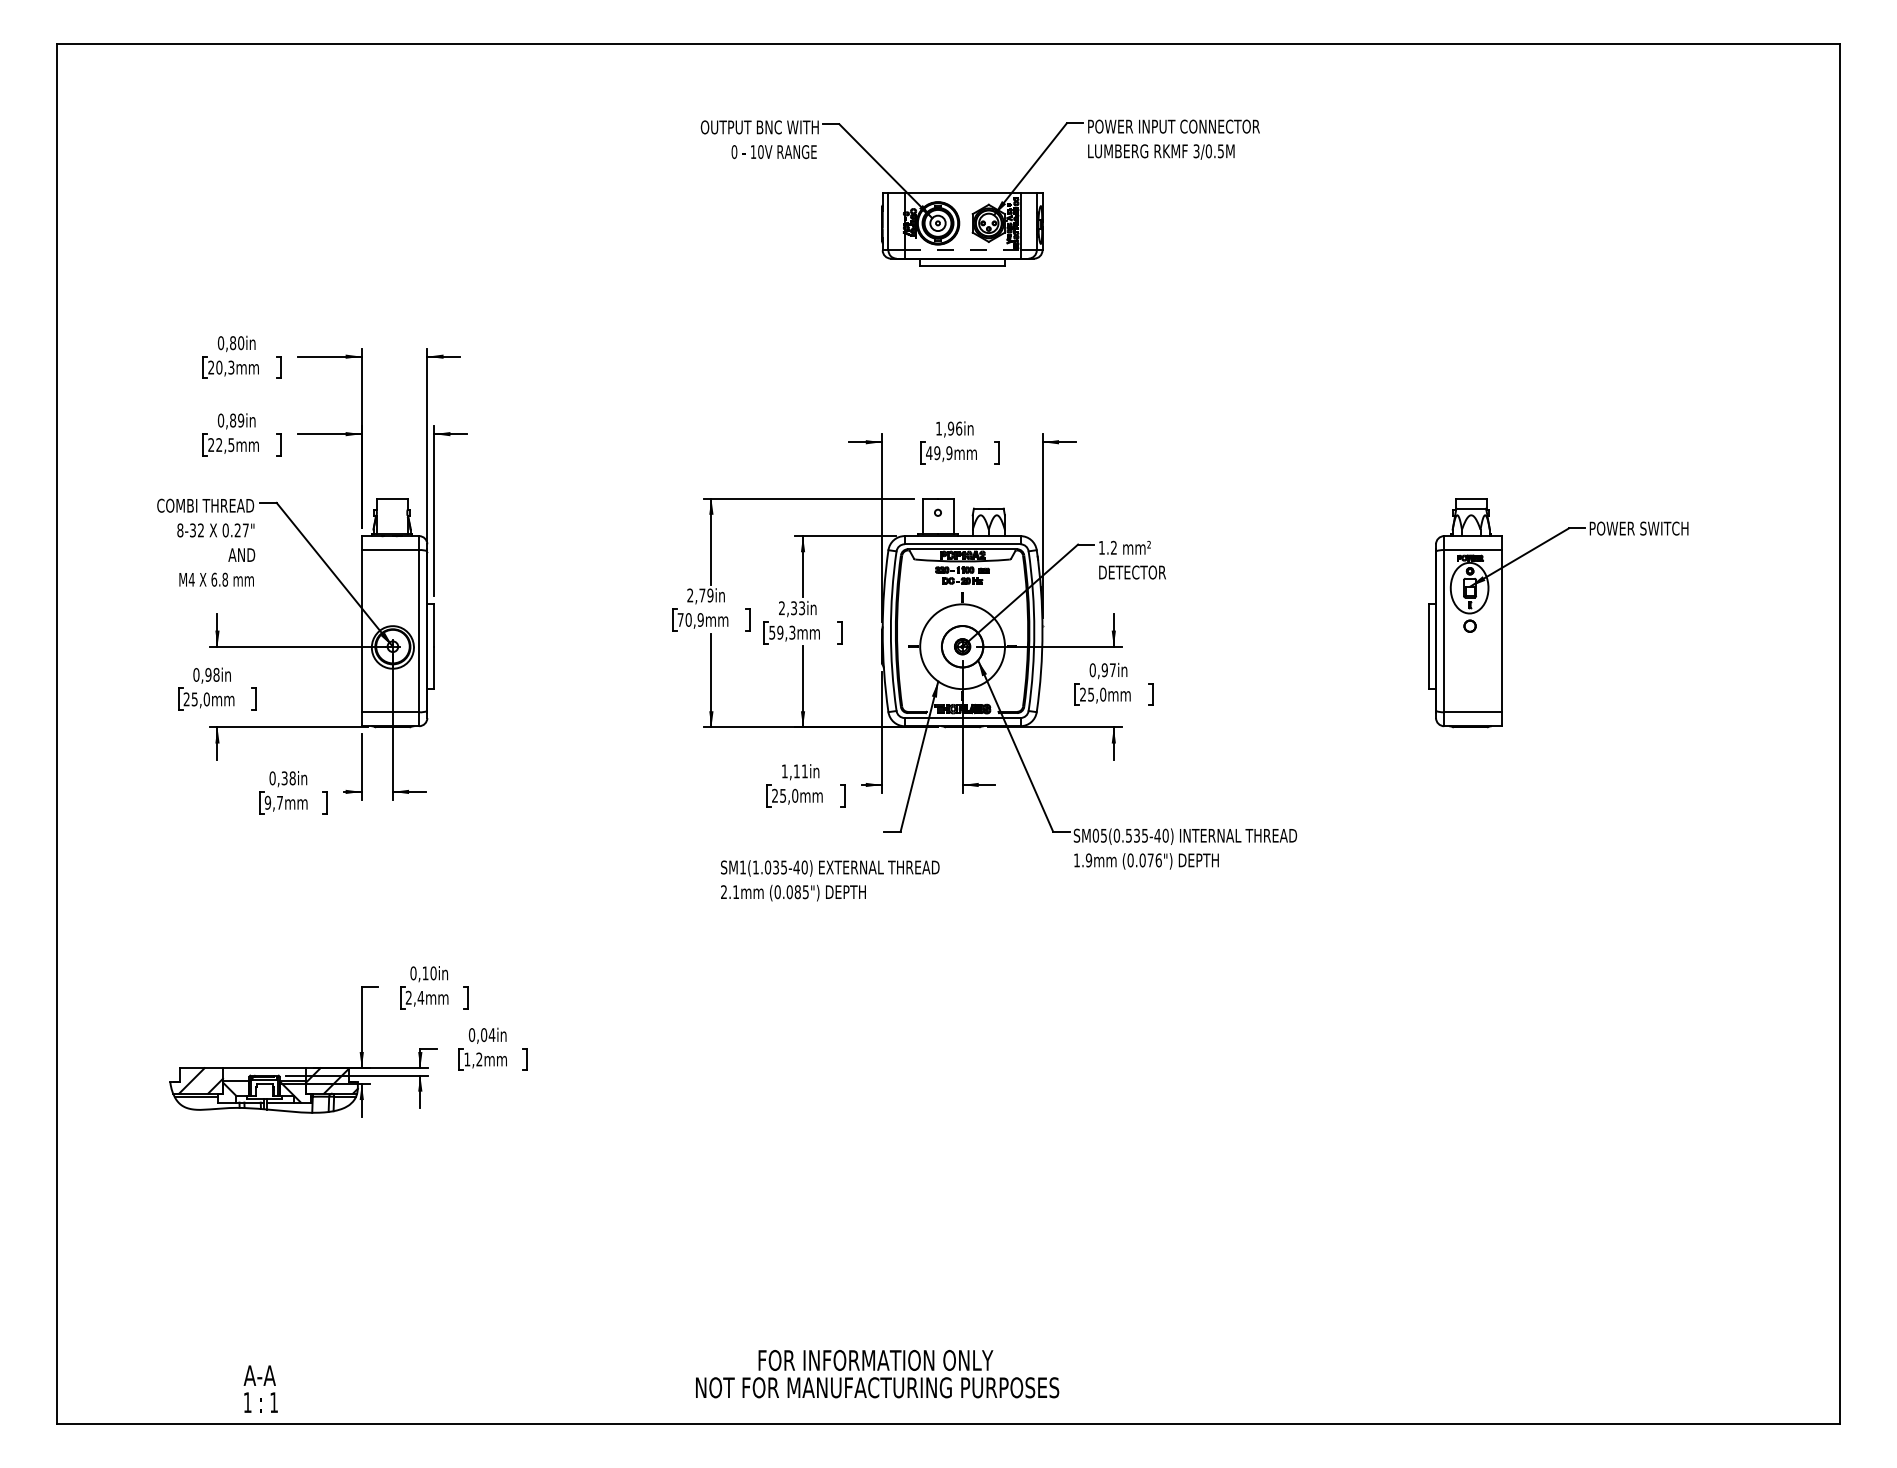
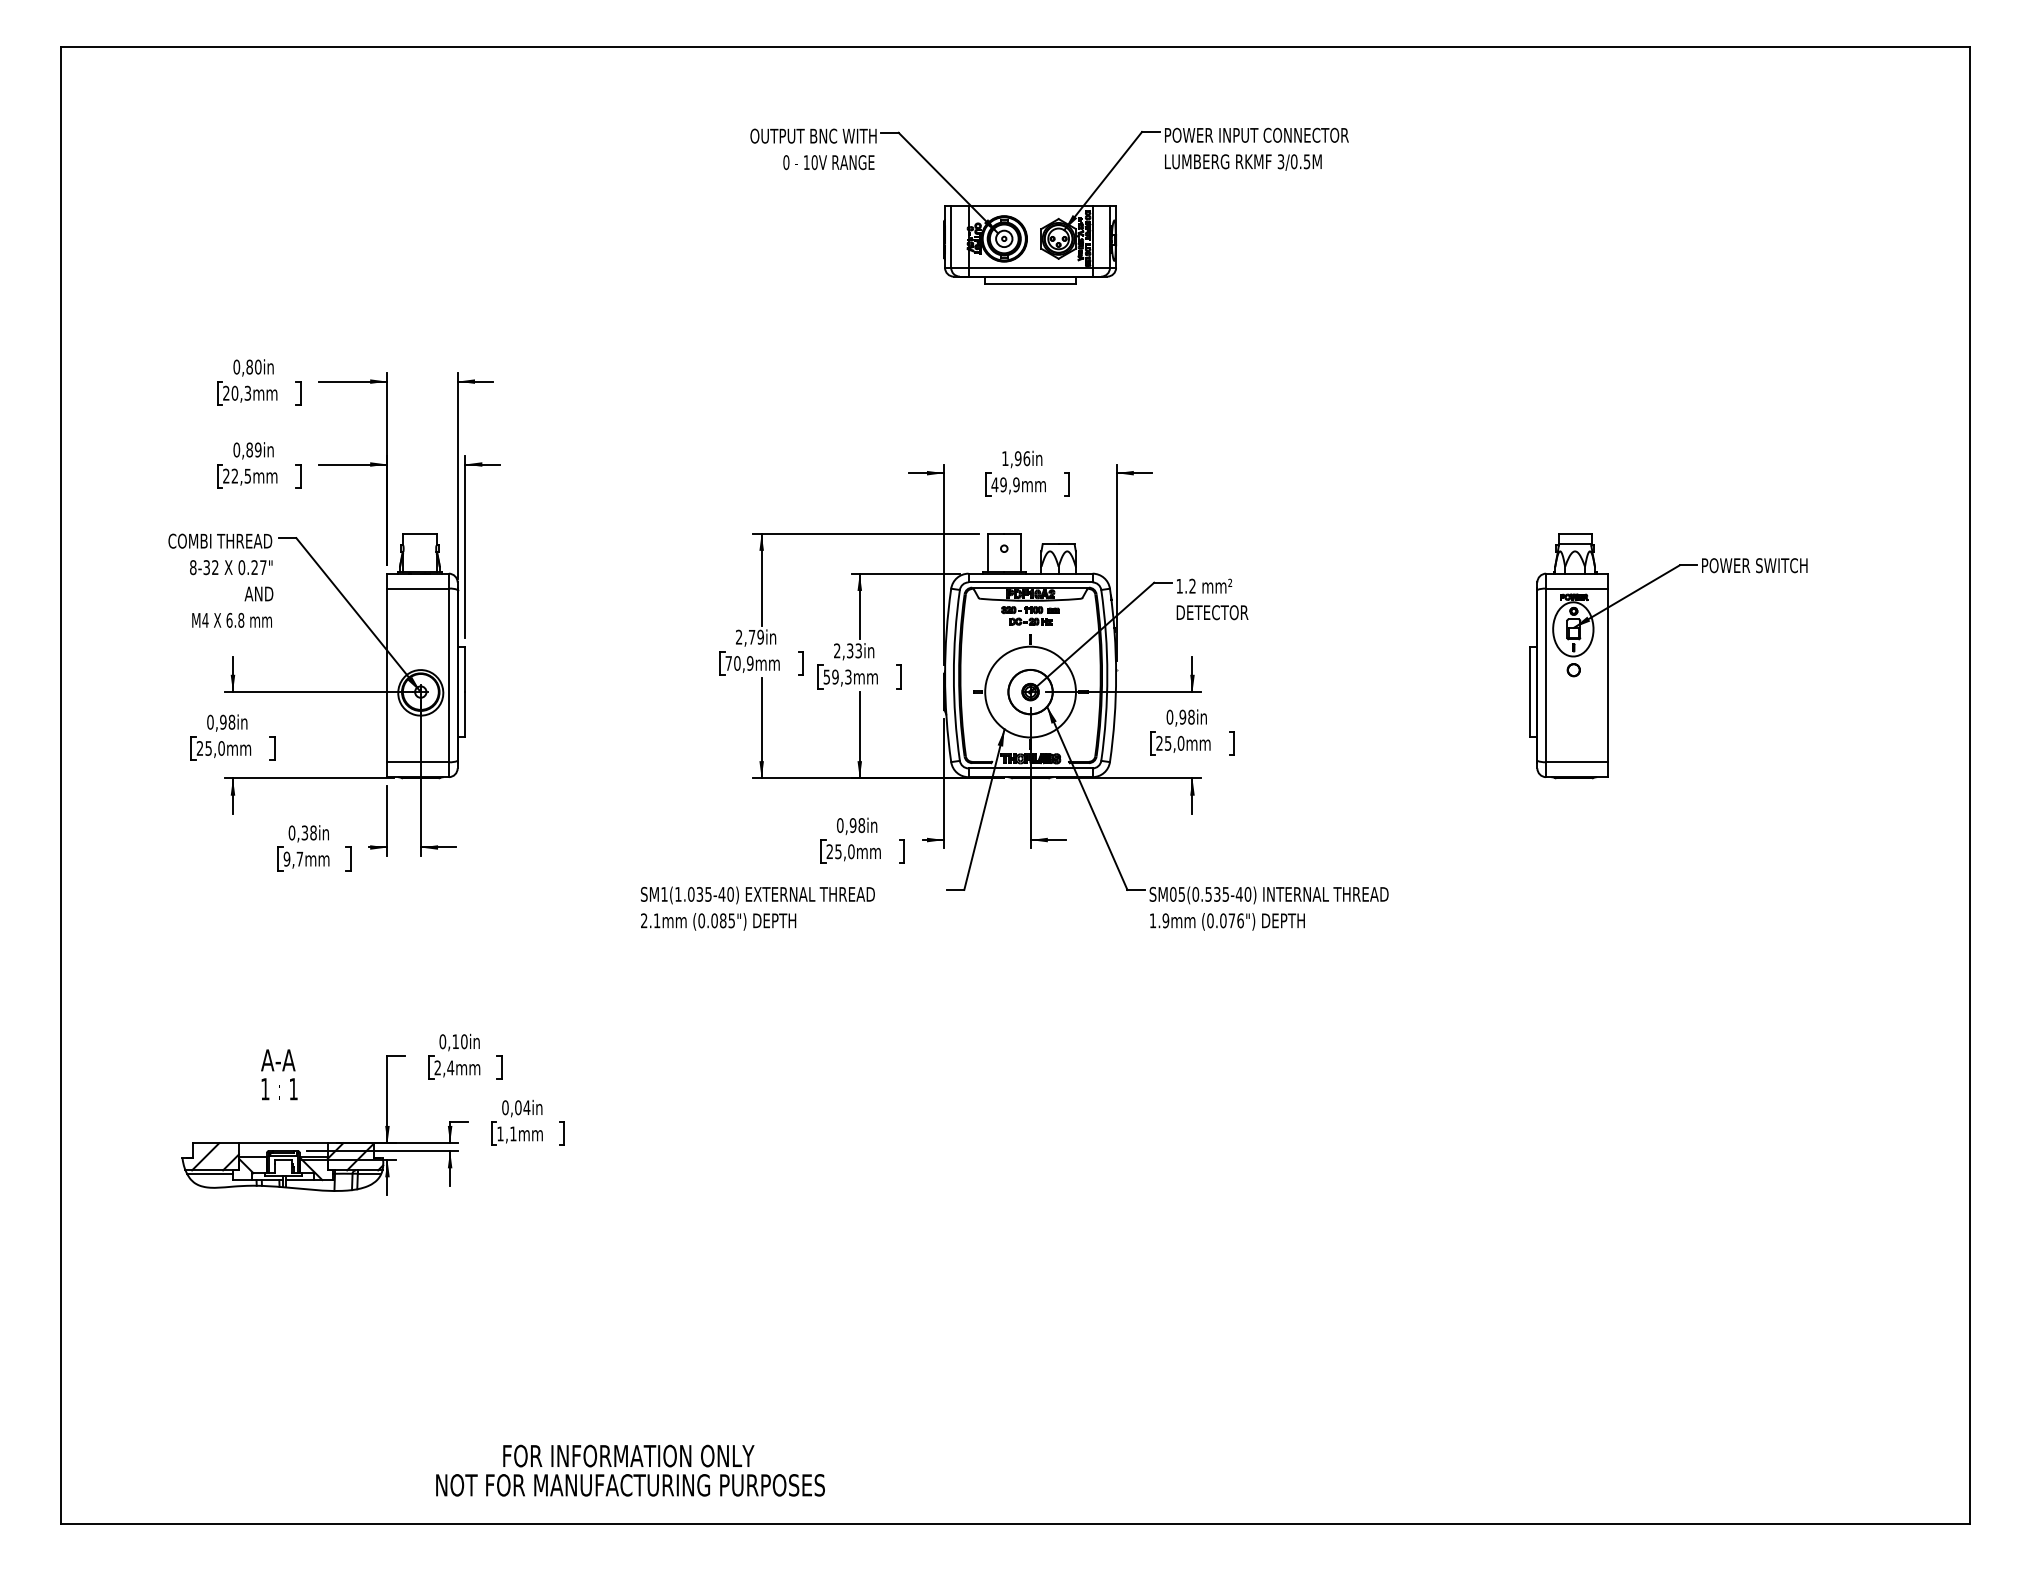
line: (962, 250) -> (1030, 267), dashed -> solid
text: (1112, 669) -> (1191, 716), 0,97in -> 0,98in
text: (795, 771) -> (851, 825), 1,11in -> 0,98in
text: (829, 880) -> (757, 908), moved
text: (479, 1059) -> (513, 1133), 1,2mm -> 1,1mm
text: (877, 1373) -> (630, 1470), moved
text: (260, 1388) -> (279, 1074), moved

